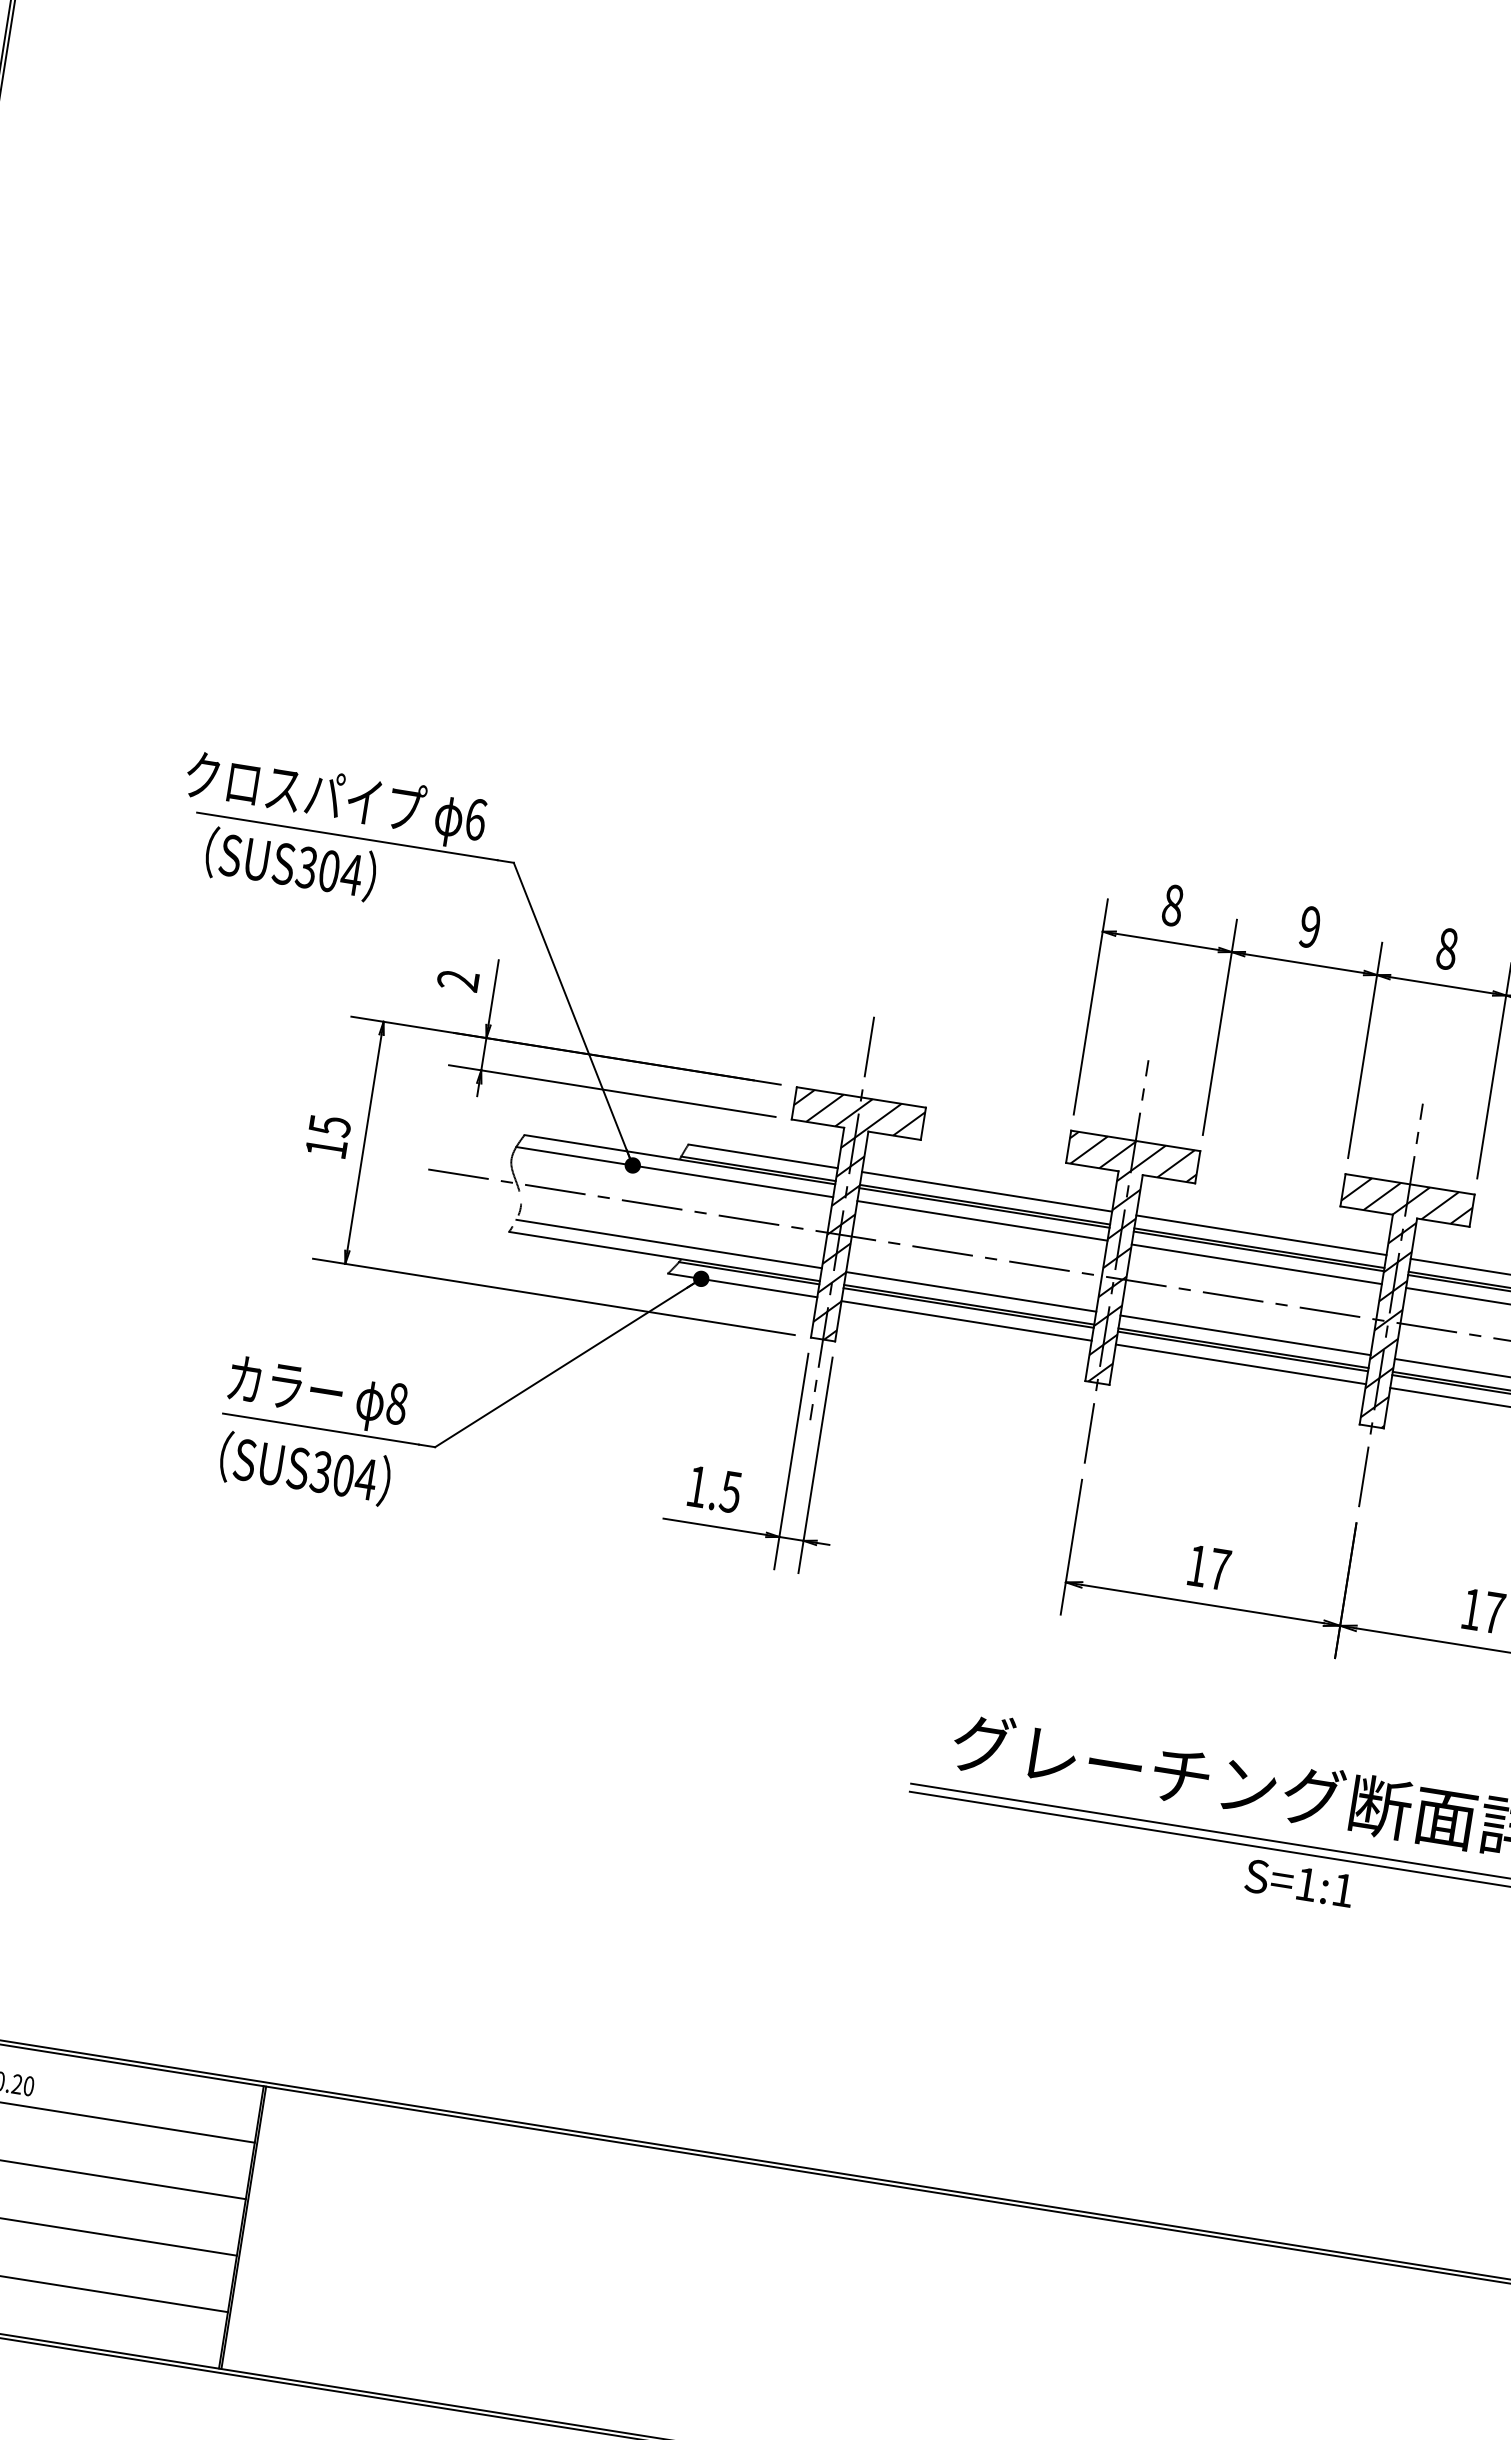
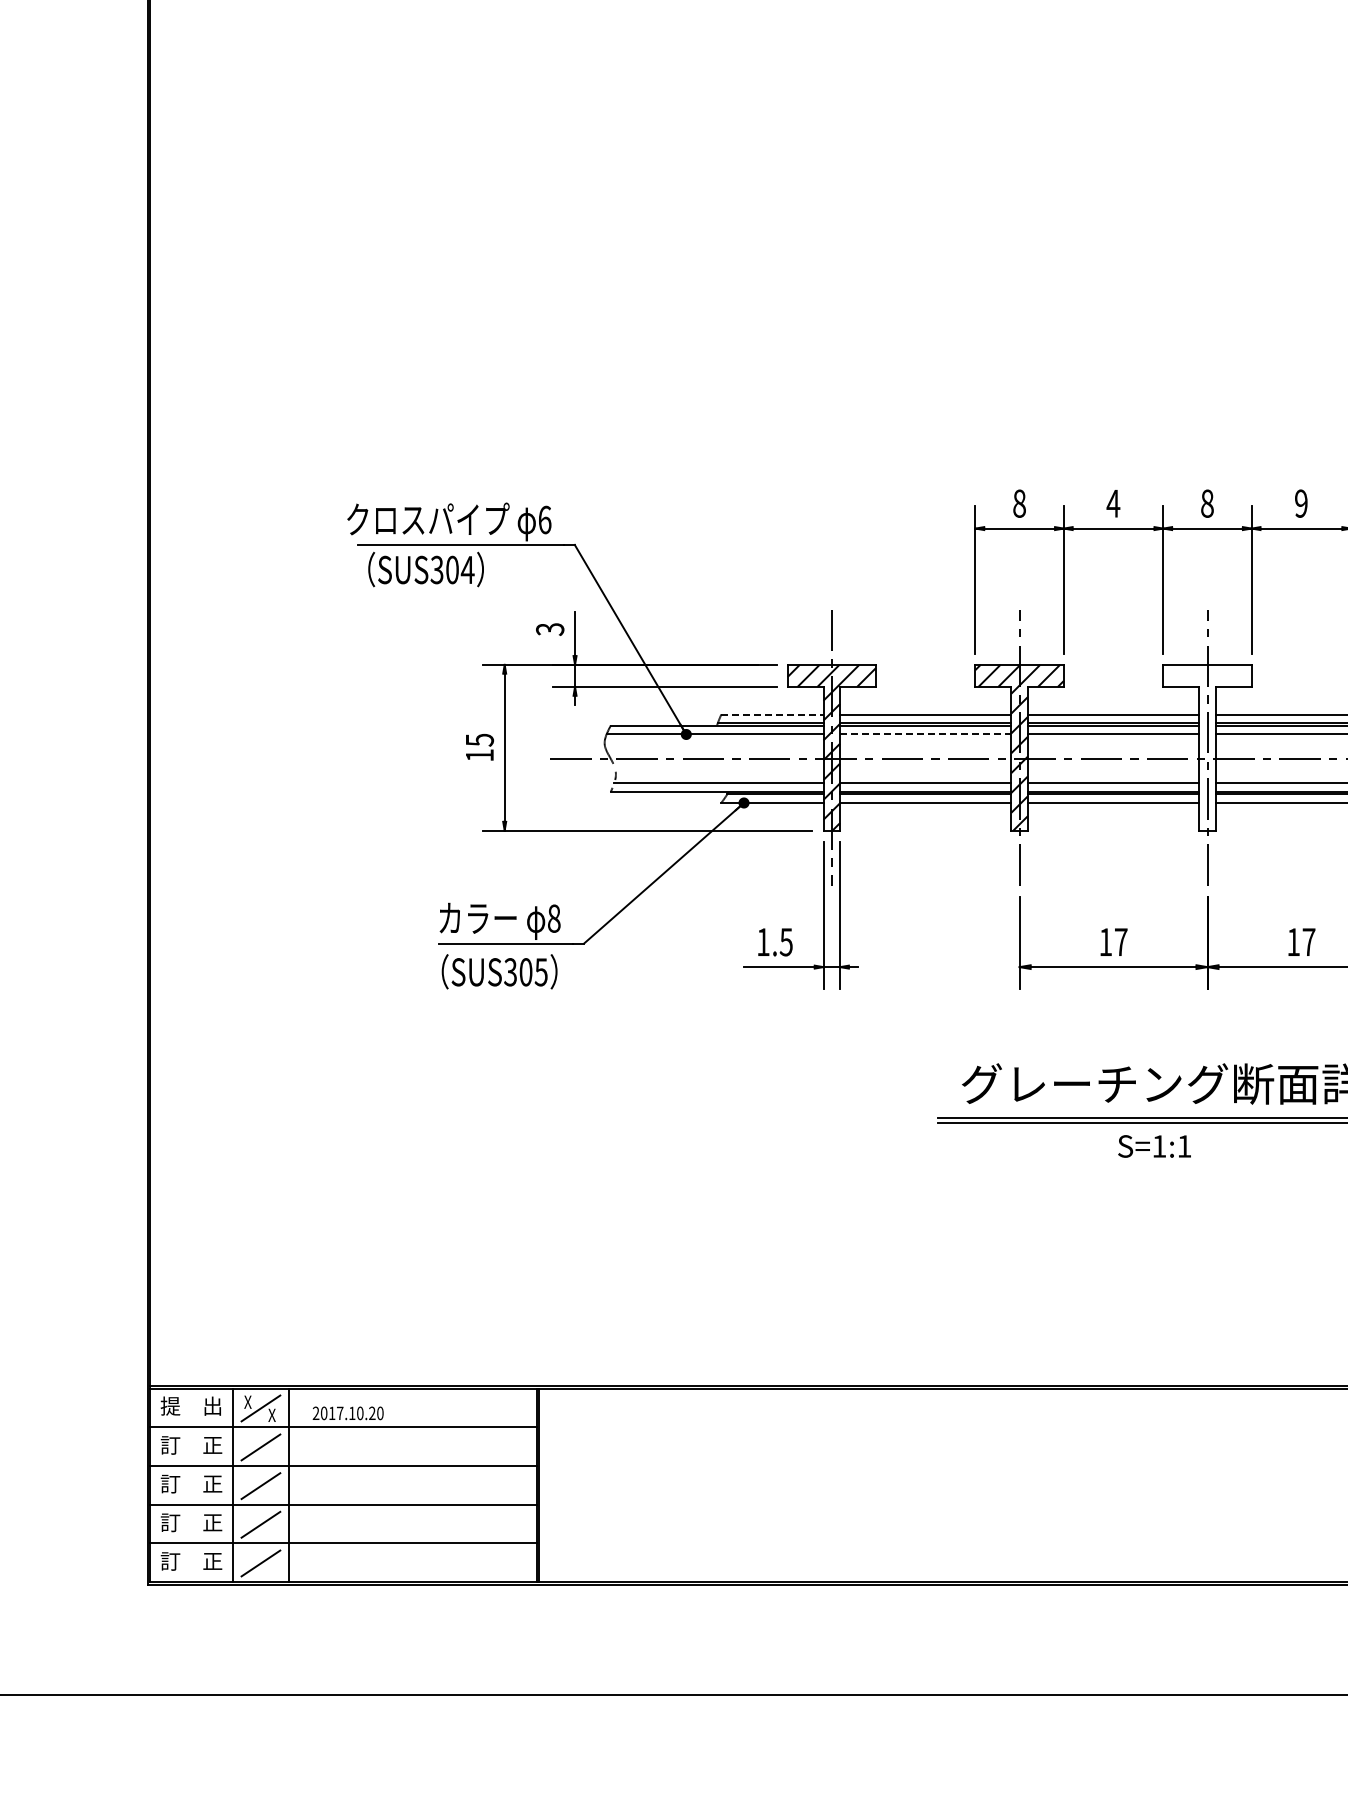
text: (1310, 926) -> (1113, 503), 9 -> 4
text: (458, 980) -> (550, 629), 2 -> 3
line: (763, 1156) -> (772, 714), solid -> dashed
line: (982, 1220) -> (925, 734), solid -> dashed
hatch: (1390, 1305) -> (1207, 747), removed
text: (366, 1479) -> (541, 972), SUS304 -> SUS305
text: (1299, 1883) -> (1154, 1146), moved

